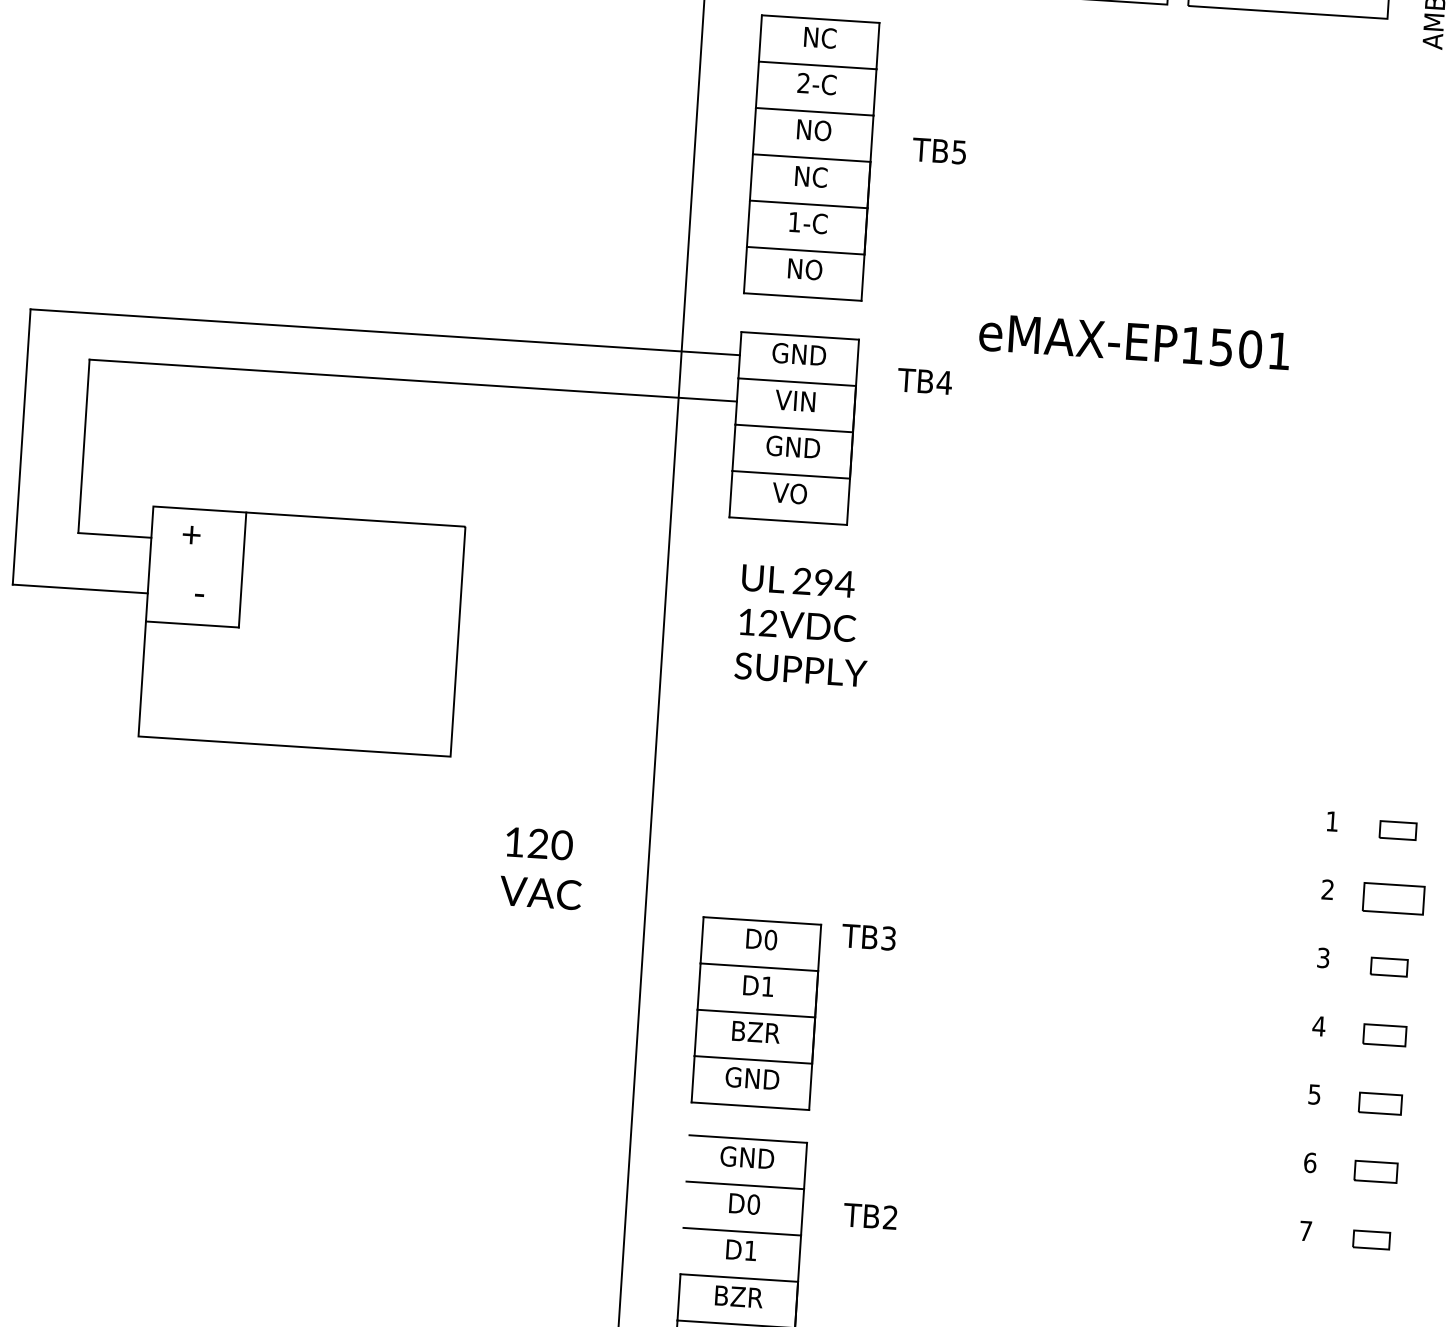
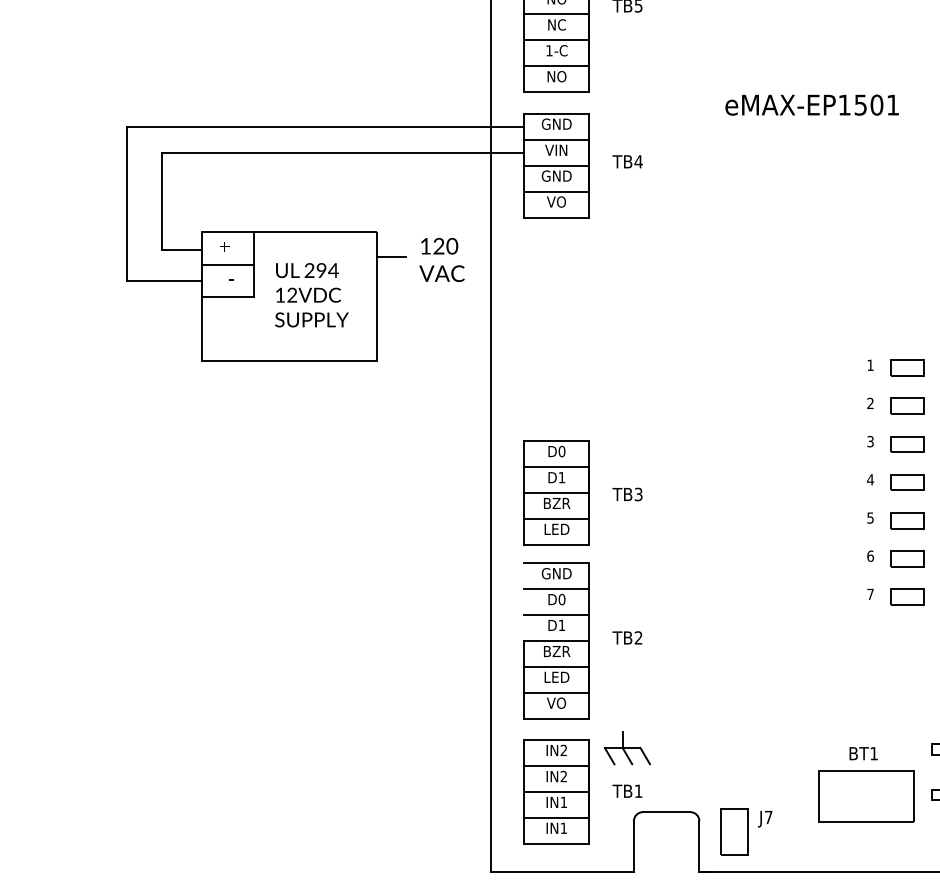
text: (1133, 340) -> (811, 104), moved
text: (924, 380) -> (627, 161), moved
line: (196, 568) -> (228, 265), added
line: (488, 571) -> (391, 256), added
text: (802, 626) -> (311, 295), moved
part: (1398, 829) -> (907, 367), size x1.67
text: (541, 867) -> (441, 259), moved
text: (868, 937) -> (627, 494), moved
part: (1389, 967) -> (907, 444), size x1.67
part: (1384, 1035) -> (907, 482), size x1.43
text: (752, 1078) -> (556, 529), GND -> LED
part: (1380, 1103) -> (907, 520), size x1.43
part: (1376, 1171) -> (907, 558), size x1.43
text: (870, 1215) -> (627, 637), moved
part: (1371, 1239) -> (907, 596), size x1.67

